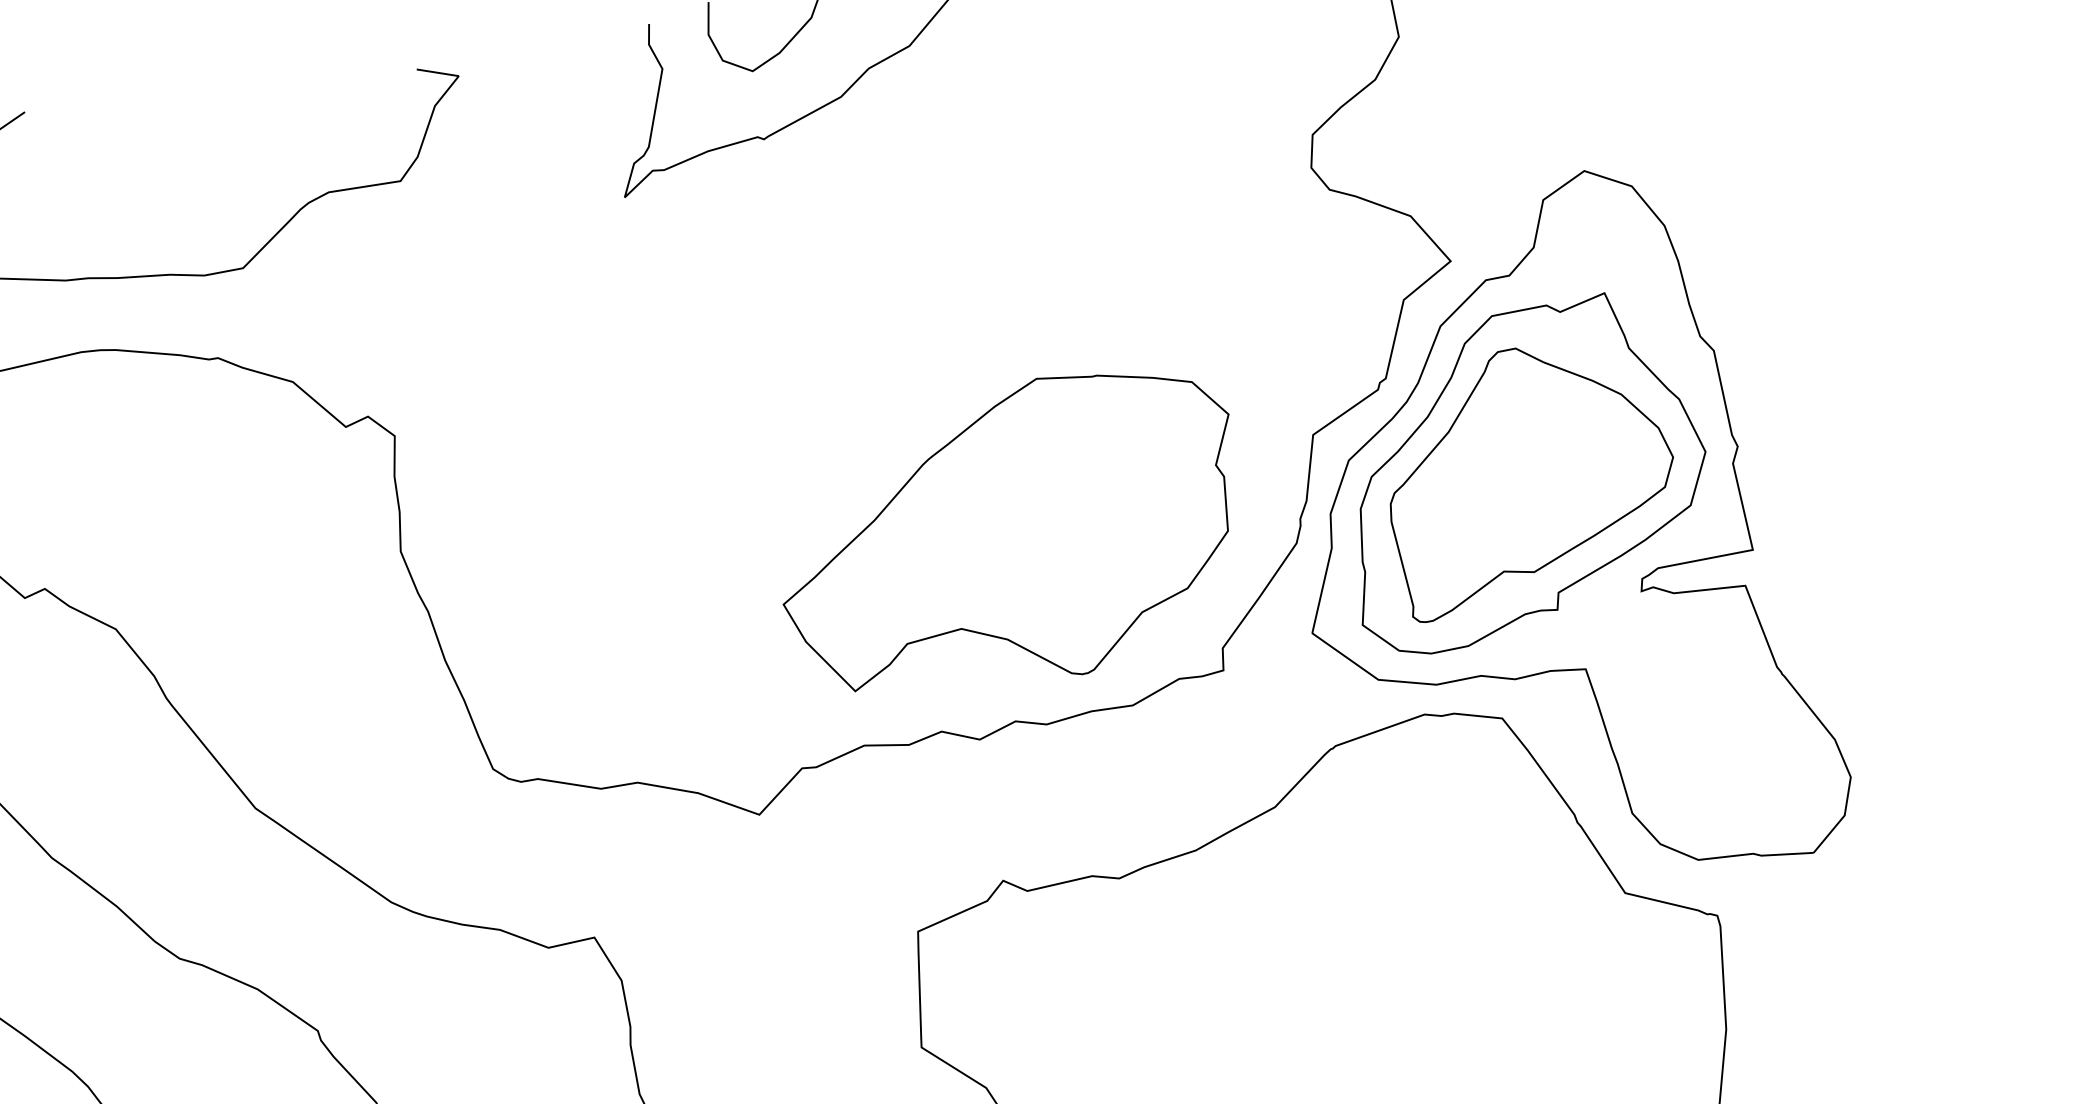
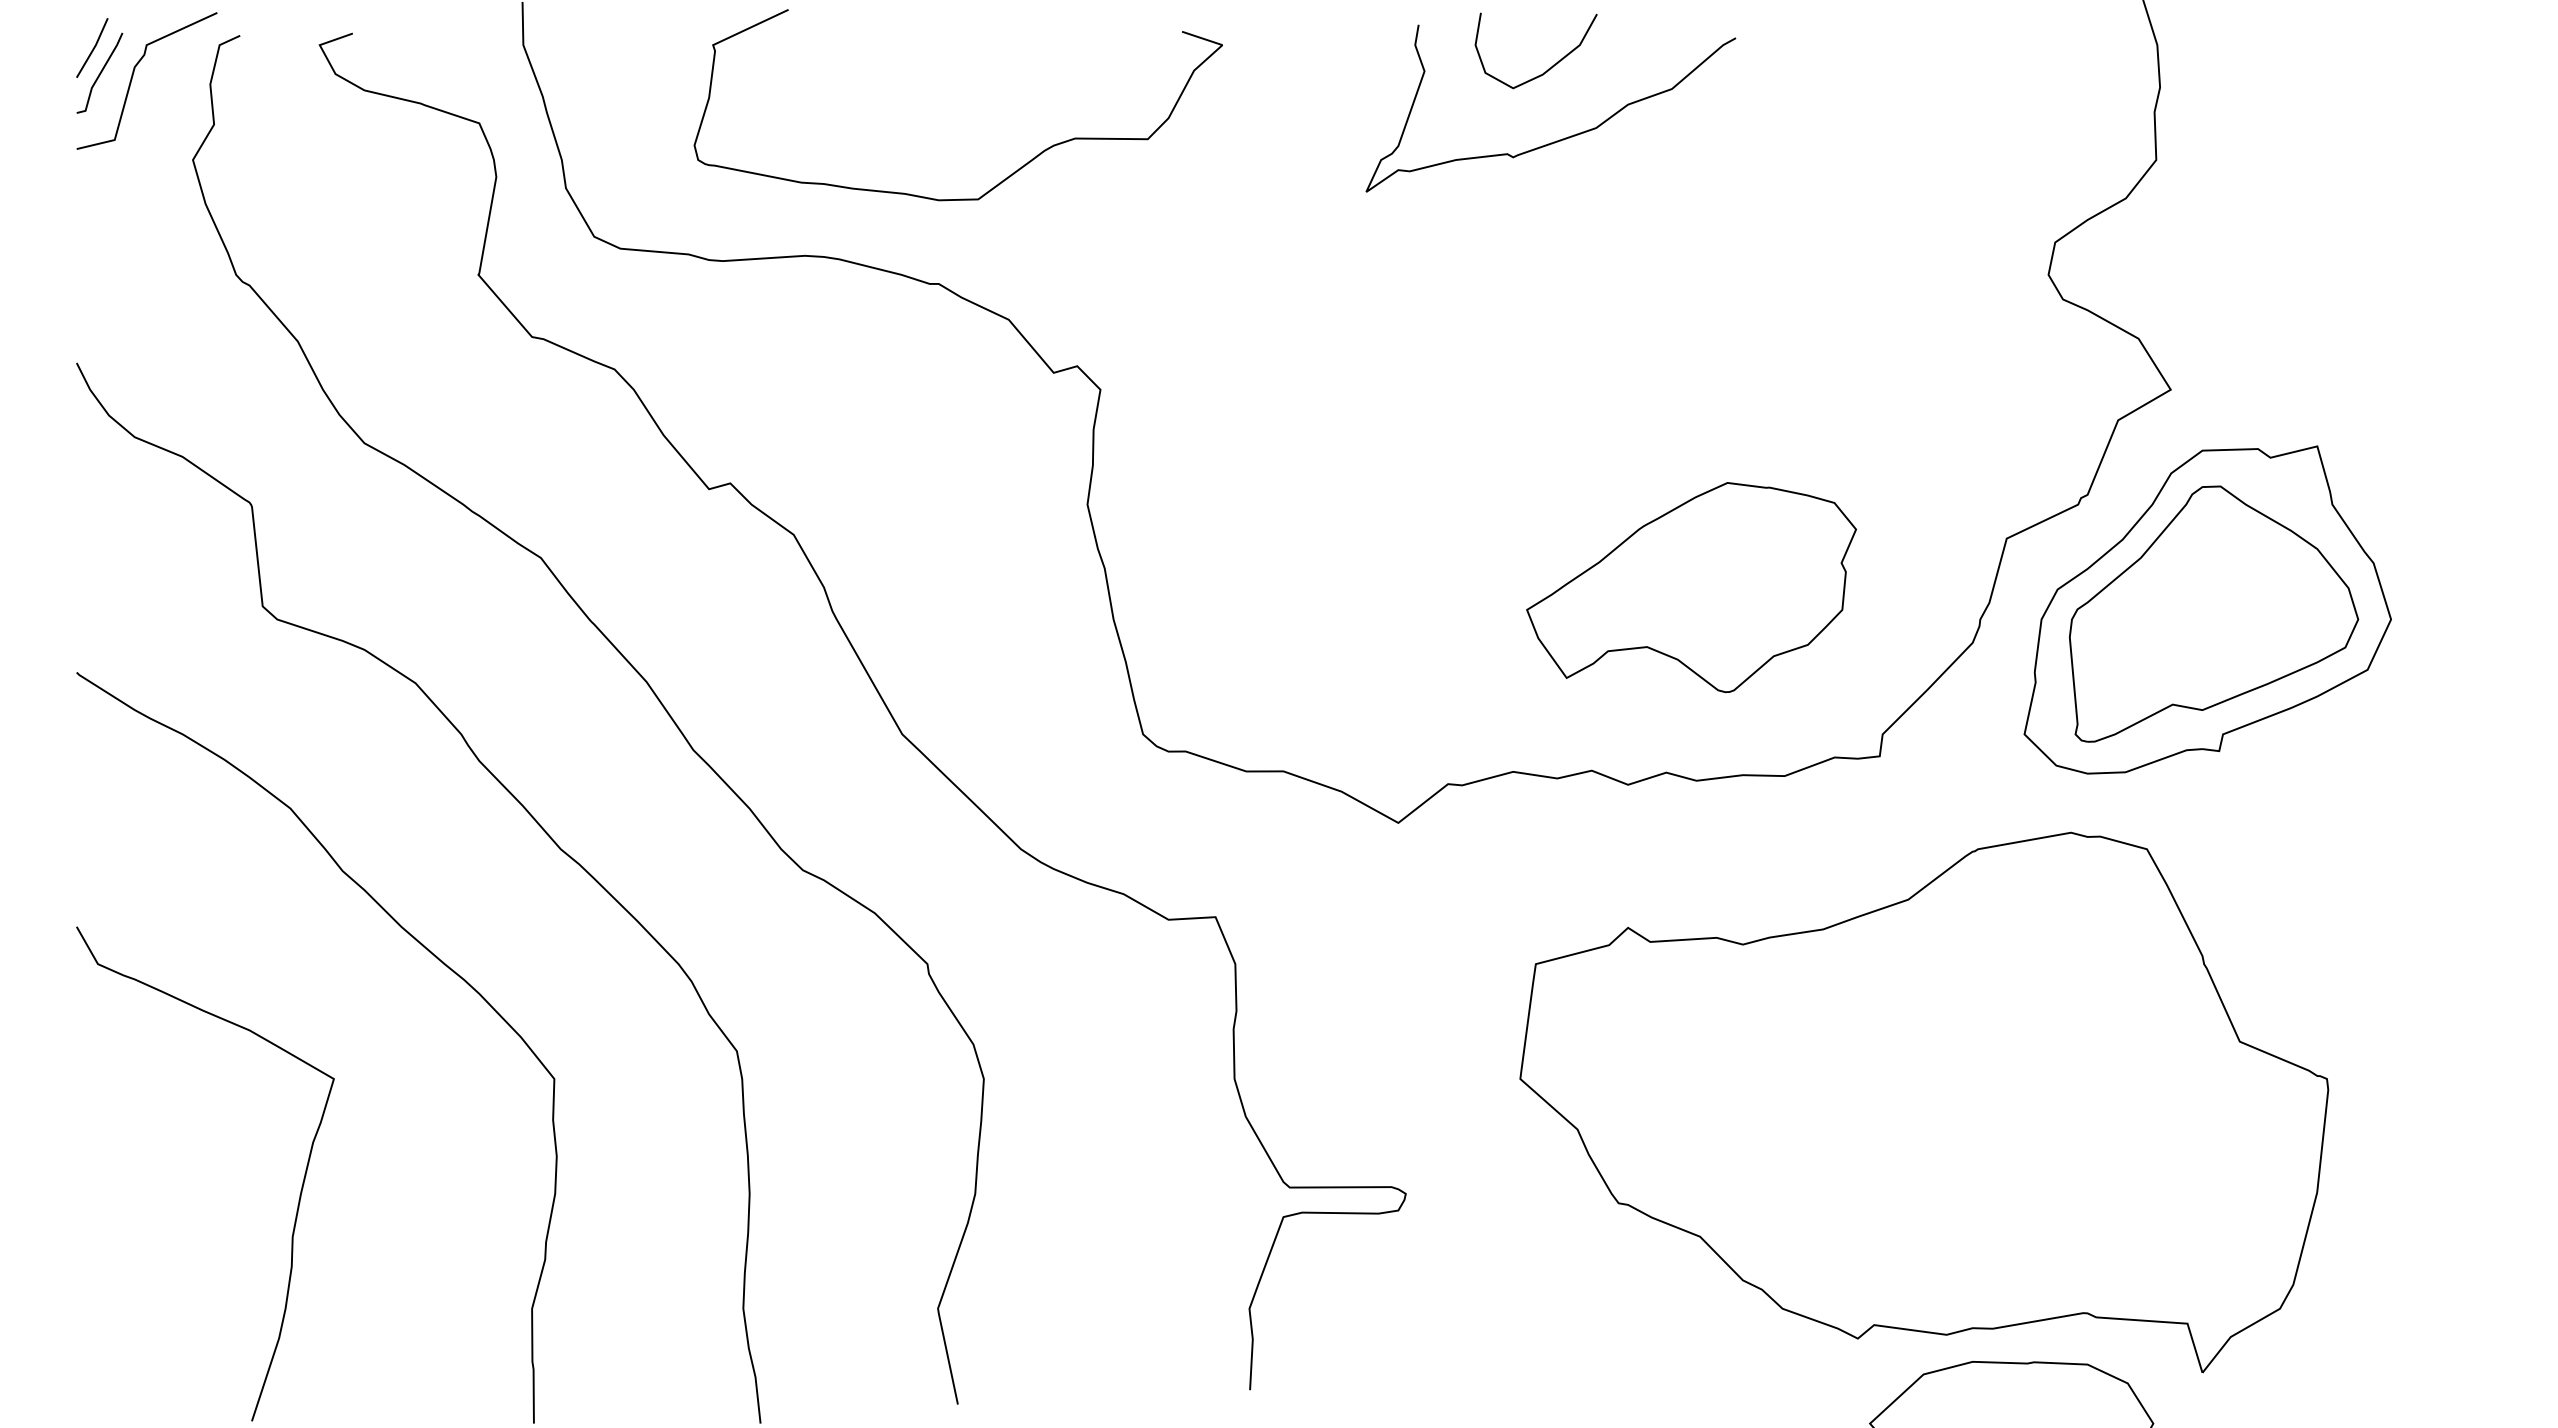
part: (1010, 534) -> (1691, 587), size x0.7
part: (1553, 535) -> (2227, 677), removed

